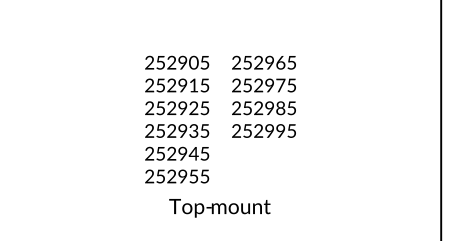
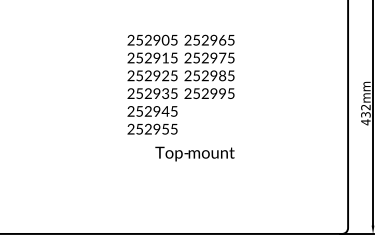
text: (177, 119) -> (152, 84), moved
text: (219, 207) -> (194, 153), moved

